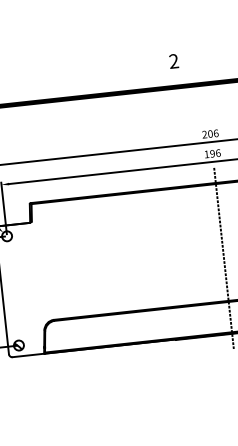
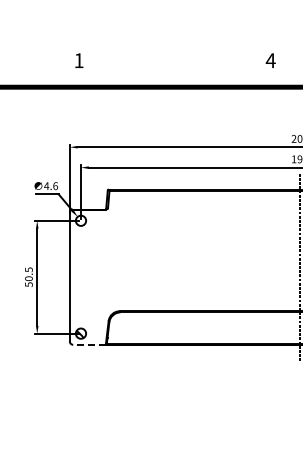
text: (173, 61) -> (270, 60), 2 -> 4
line: (28, 355) -> (89, 344), solid -> dashed

